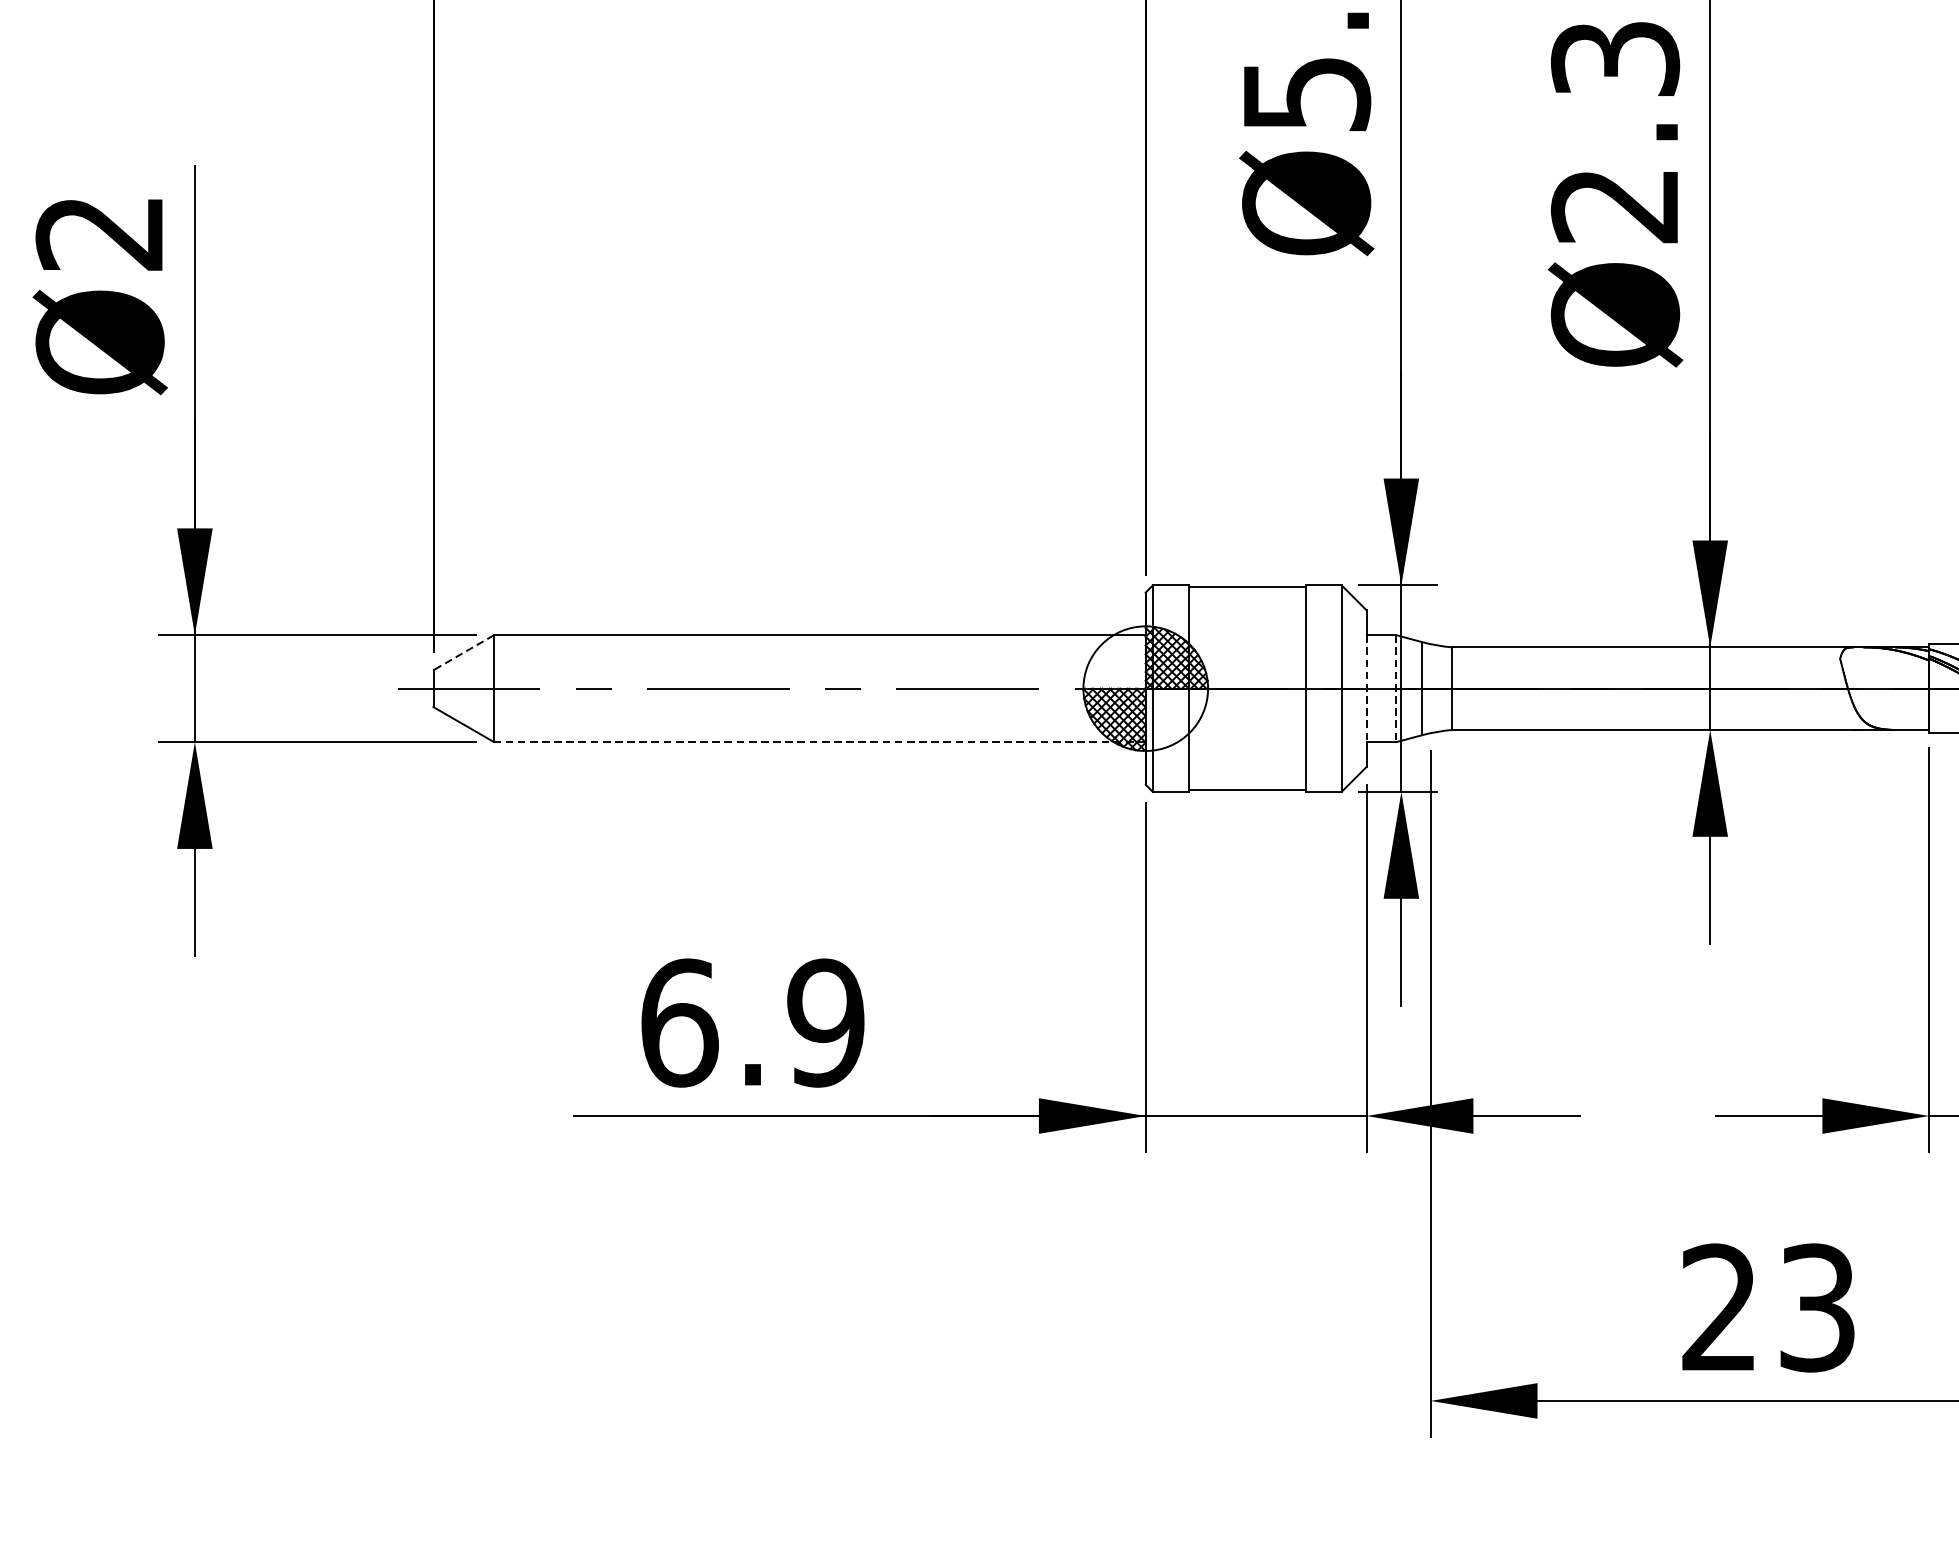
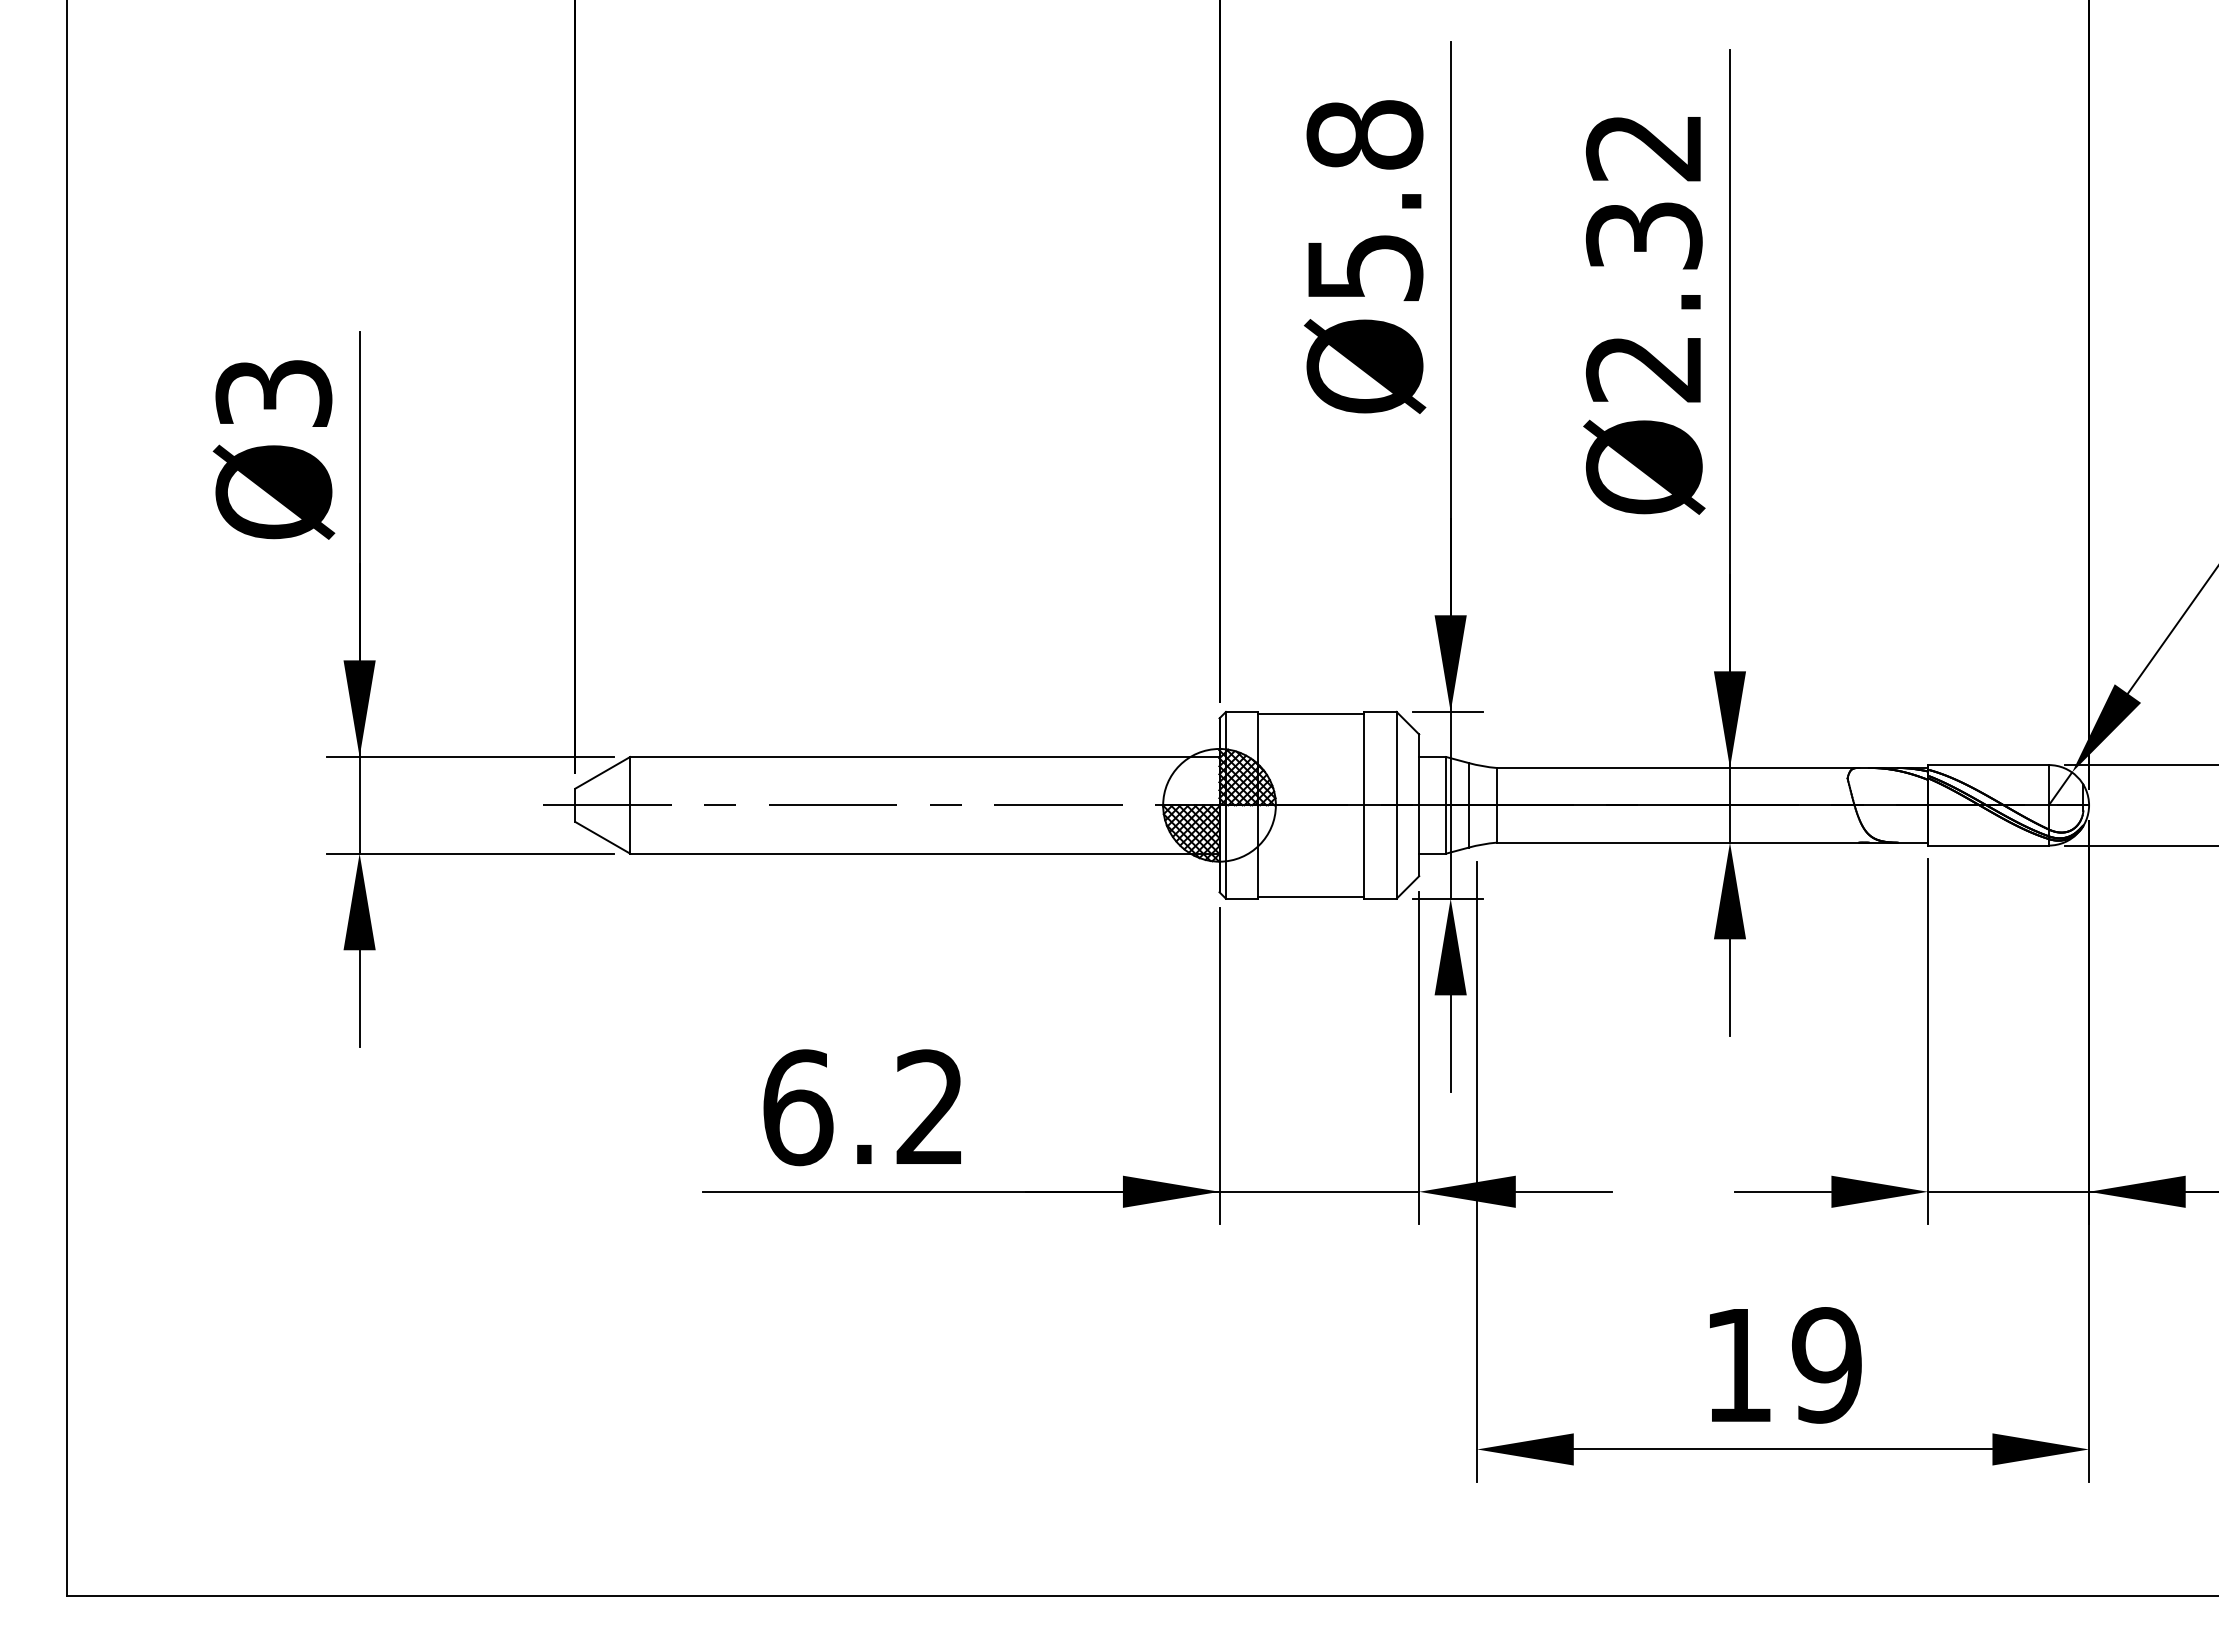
text: (99, 233) -> (273, 393), Ø2 -> Ø3
line: (463, 652) -> (602, 772), dashed -> solid
line: (1366, 688) -> (1419, 805), dashed -> solid
line: (1396, 688) -> (1446, 805), dashed -> solid
line: (819, 741) -> (924, 853), dashed -> solid
text: (826, 1022) -> (930, 1107), 6.9 -> 6.2
text: (1768, 1308) -> (1782, 1365), 23 -> 19

